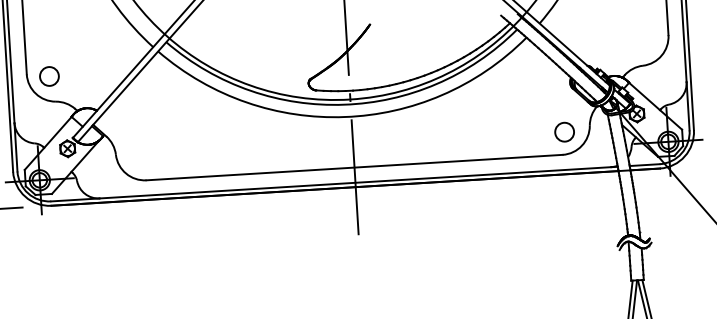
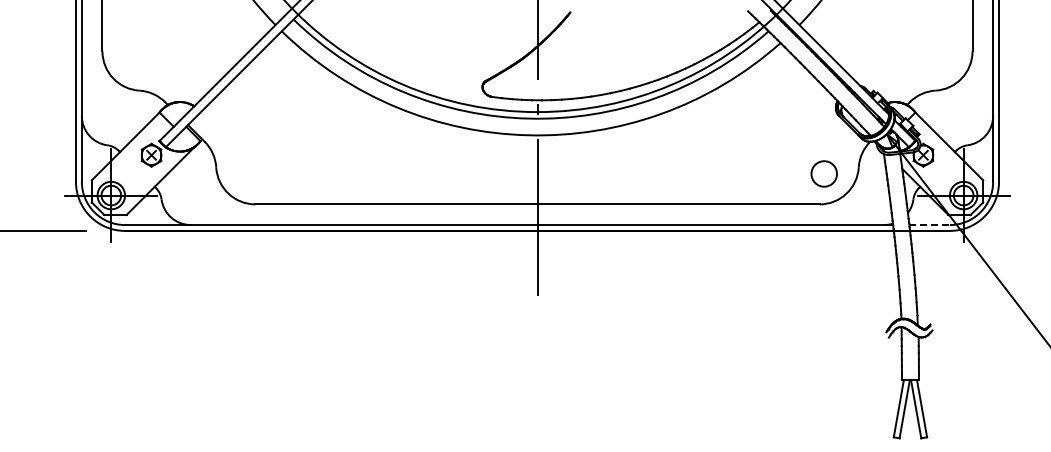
circle: (49, 76) -> (132, 55), removed
line: (645, 165) -> (930, 225), solid -> dashed

